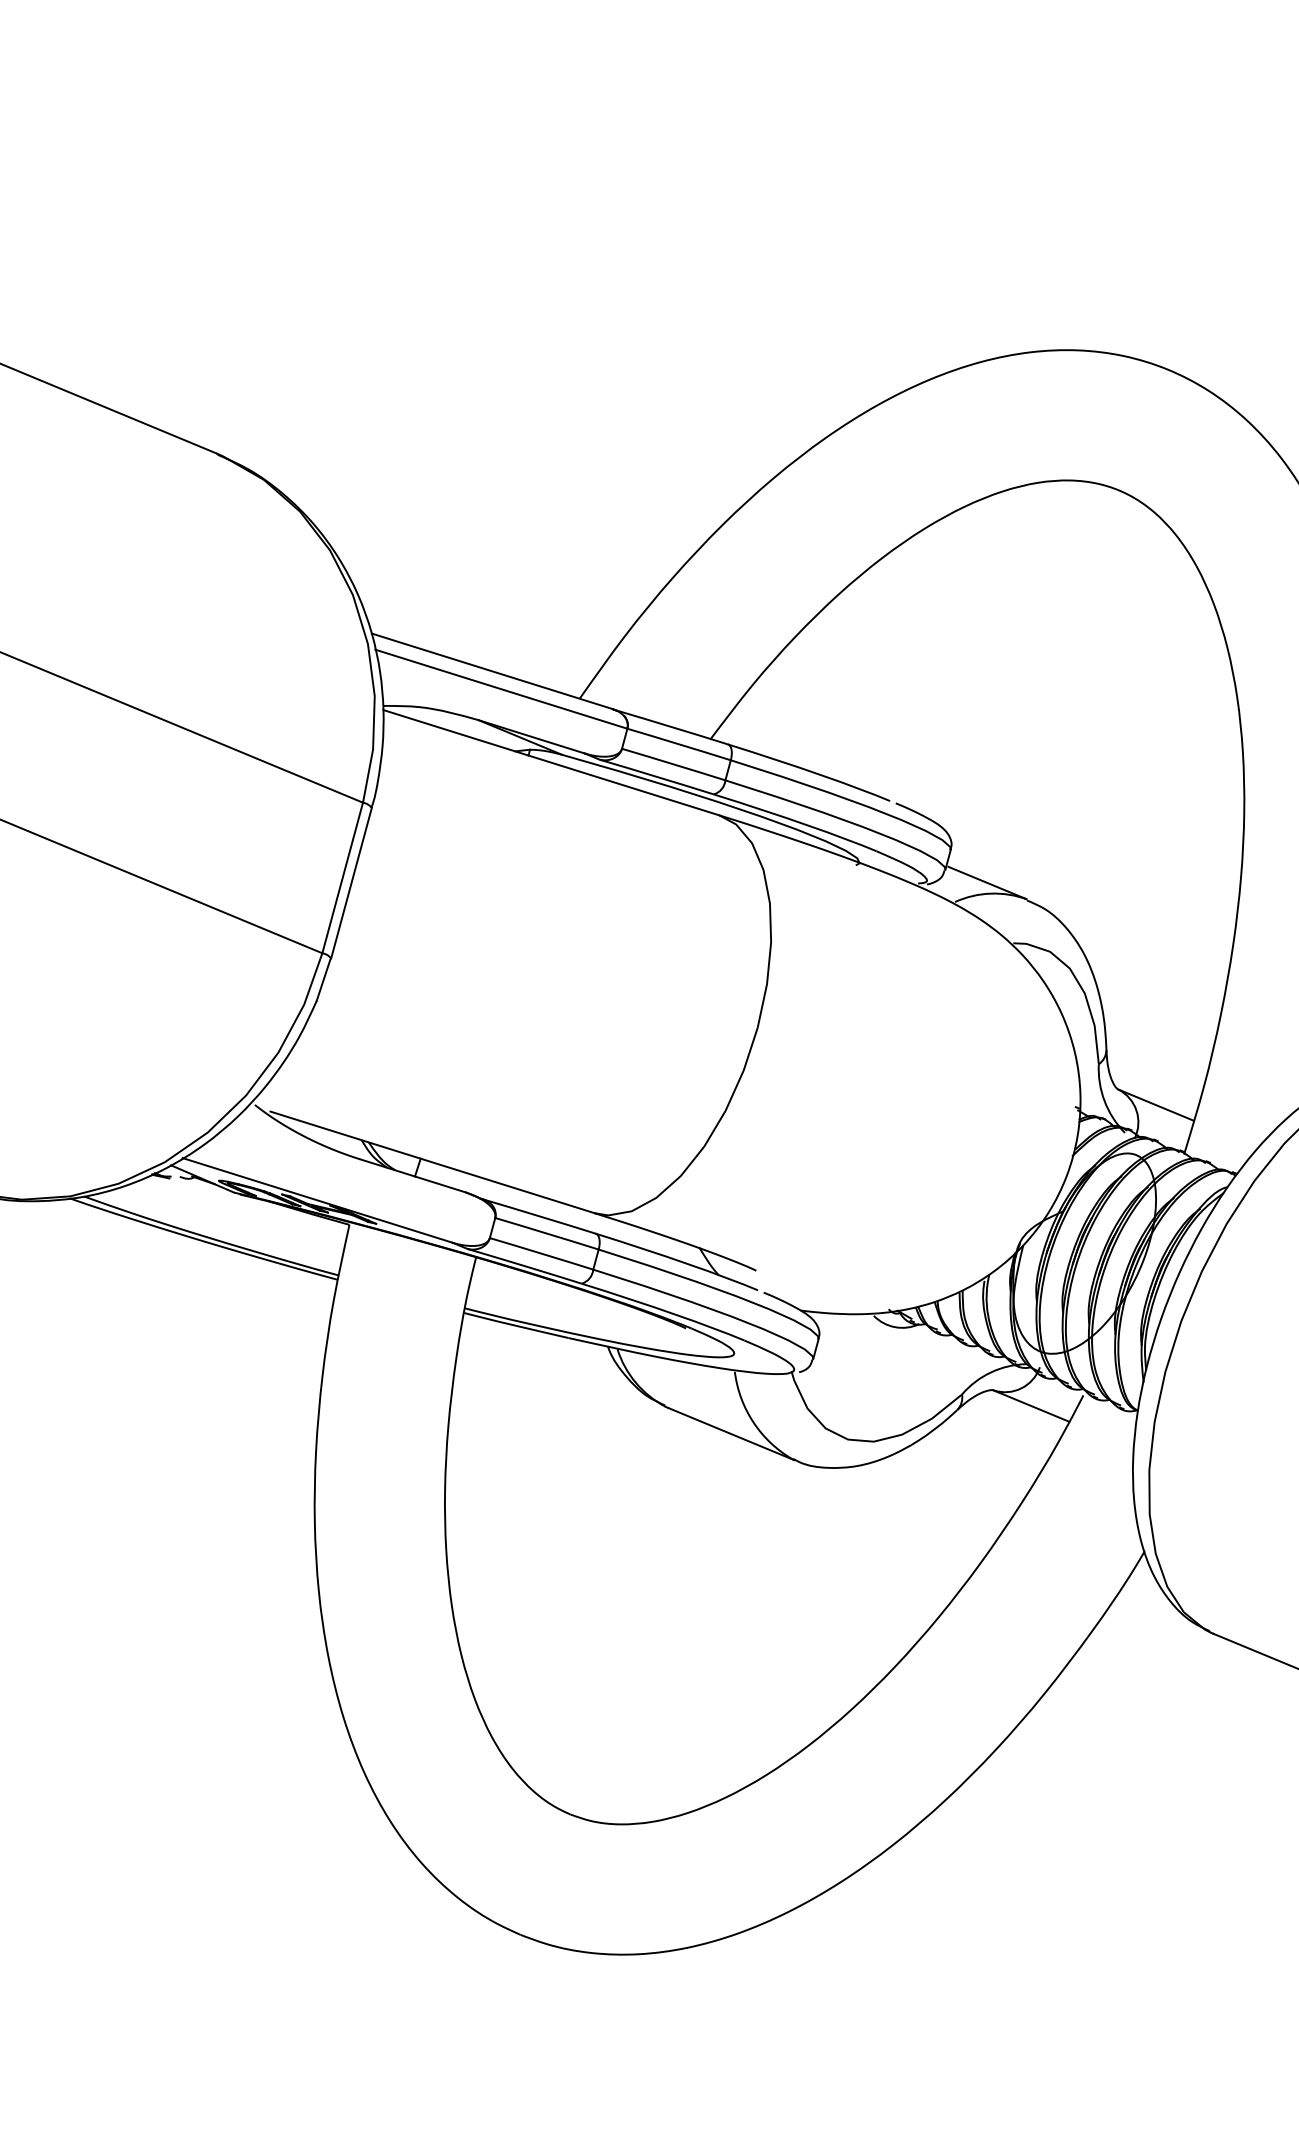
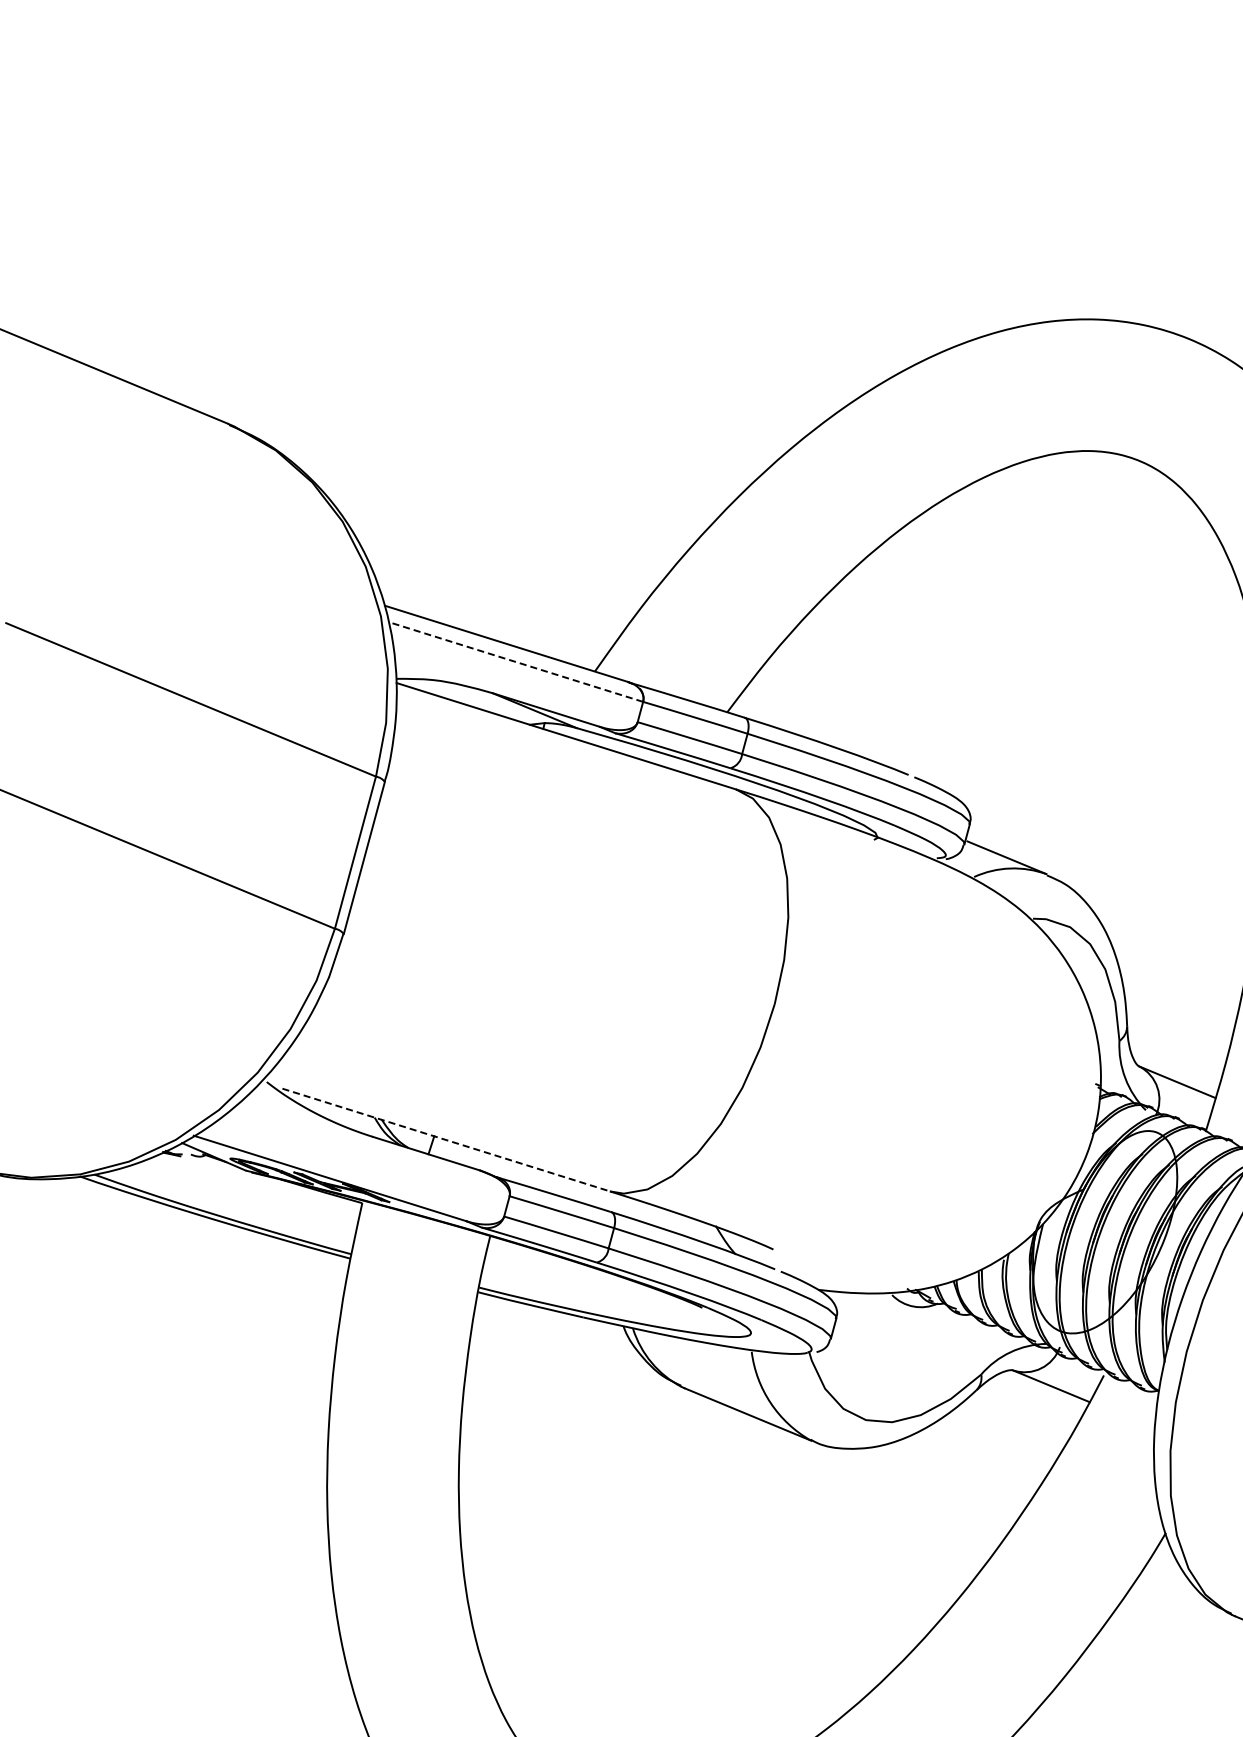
line: (500, 689) -> (514, 662), solid -> dashed
line: (432, 1162) -> (446, 1140), solid -> dashed

